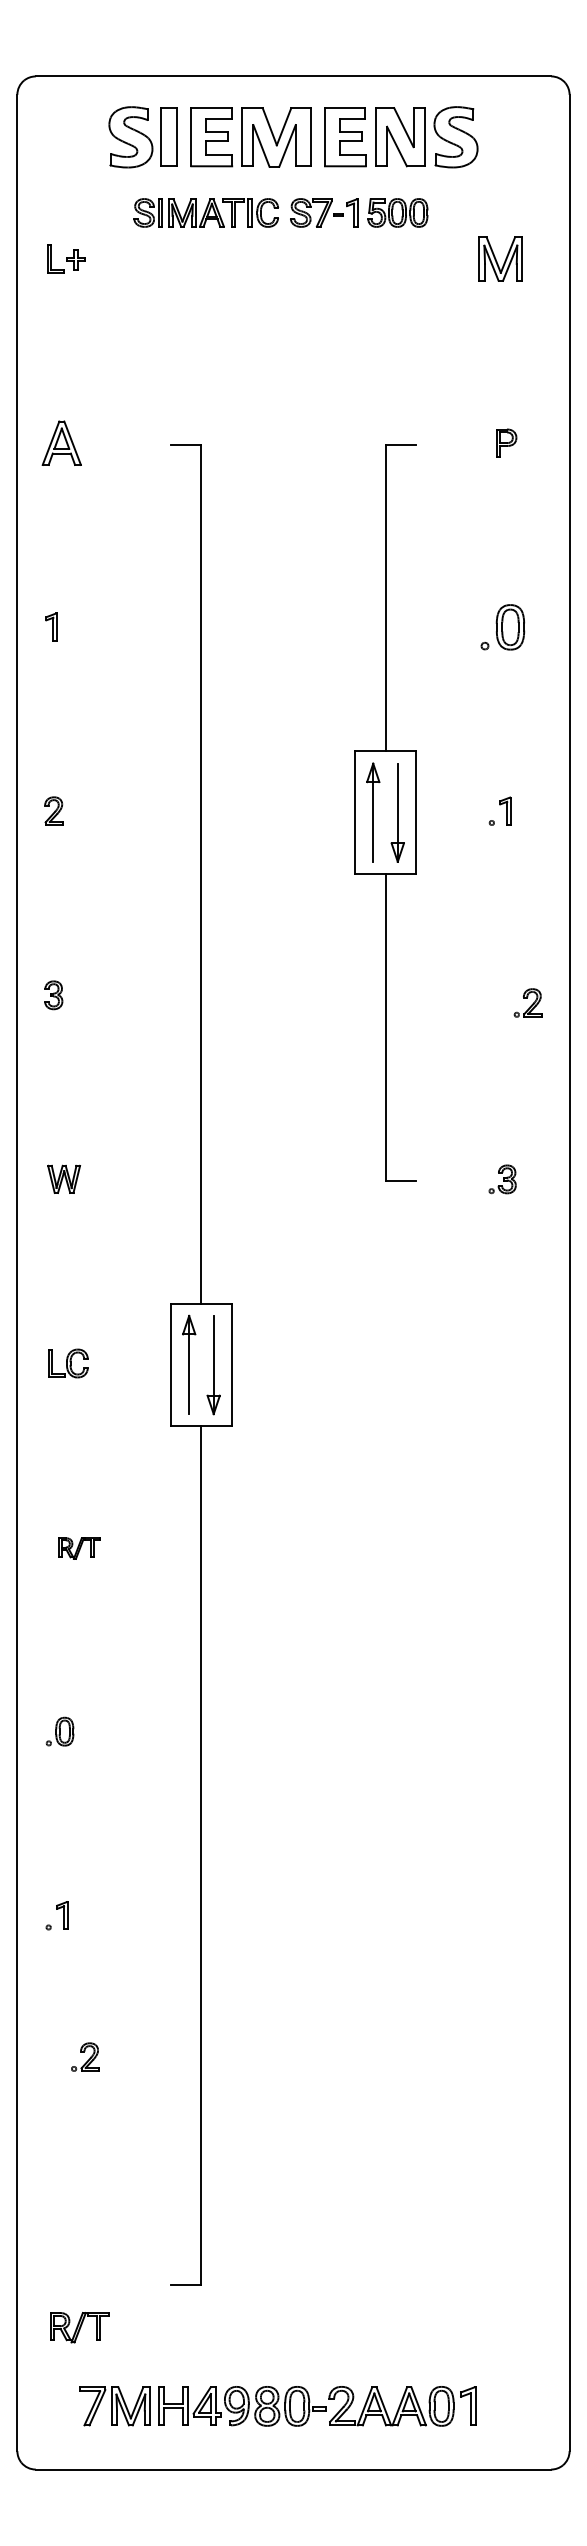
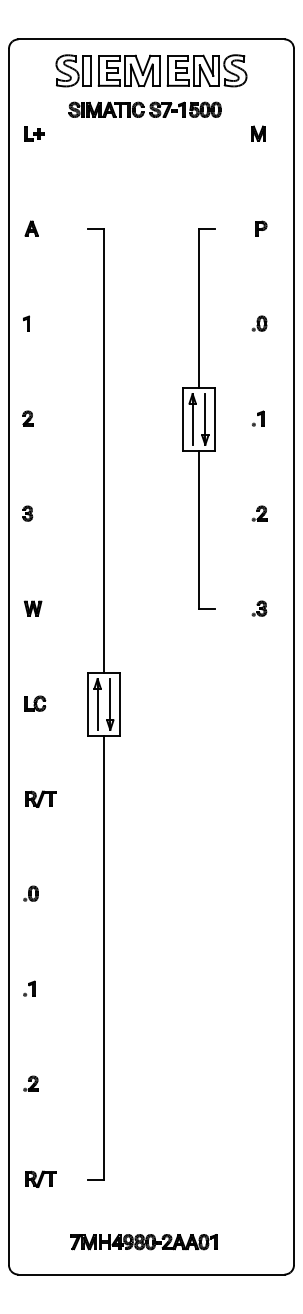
part: (500, 258) -> (258, 133), size x0.62
part: (61, 442) -> (31, 228), size x0.62
part: (502, 626) -> (259, 323), size x0.62
part: (527, 1002) -> (259, 513), moved
part: (78, 1547) -> (40, 798), size x1.43
part: (84, 2056) -> (30, 1083), moved
part: (78, 2326) -> (40, 1178), moved
part: (278, 2407) -> (143, 1242), size x0.71

